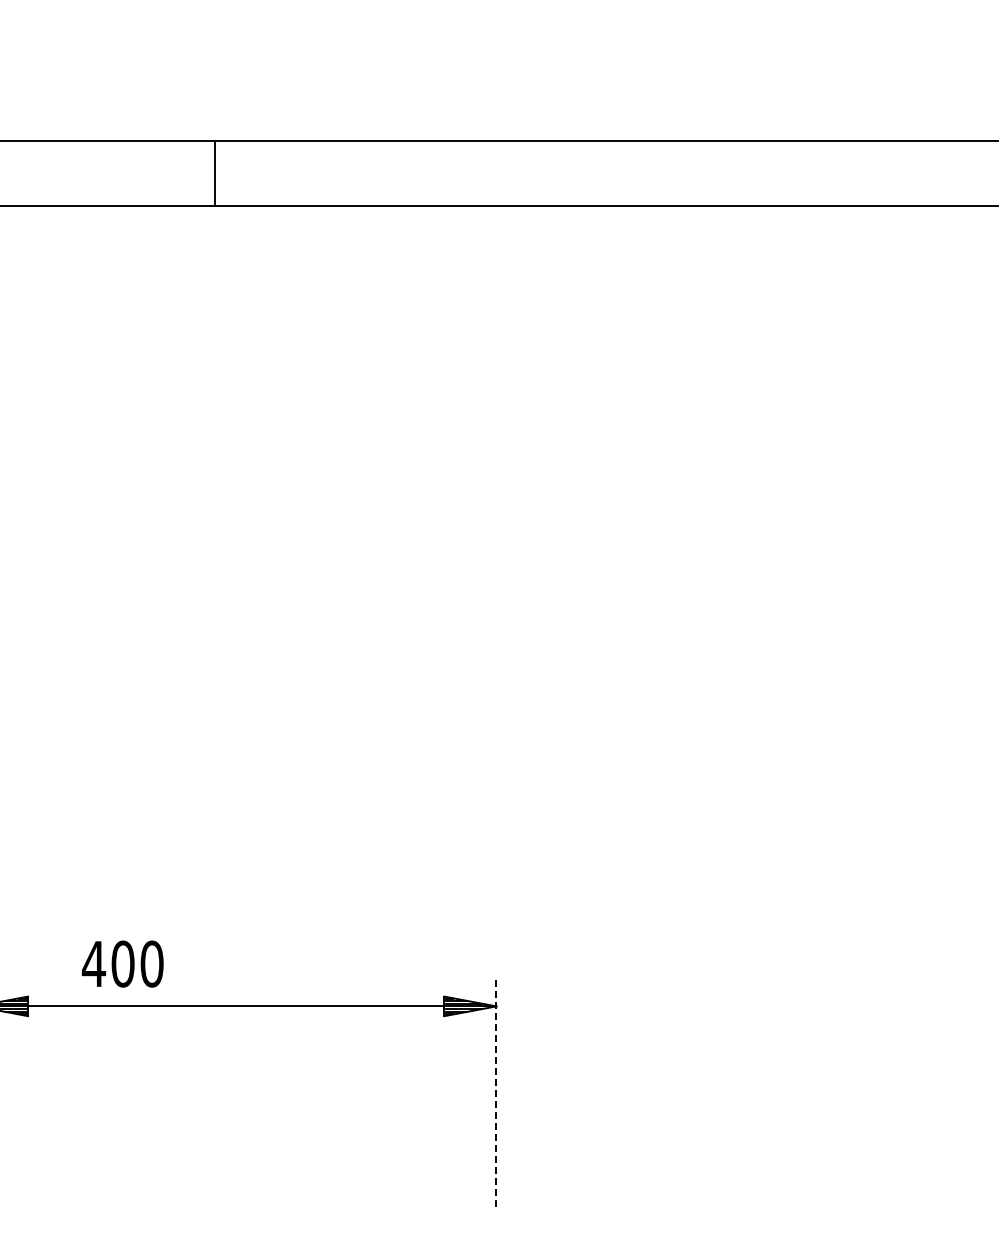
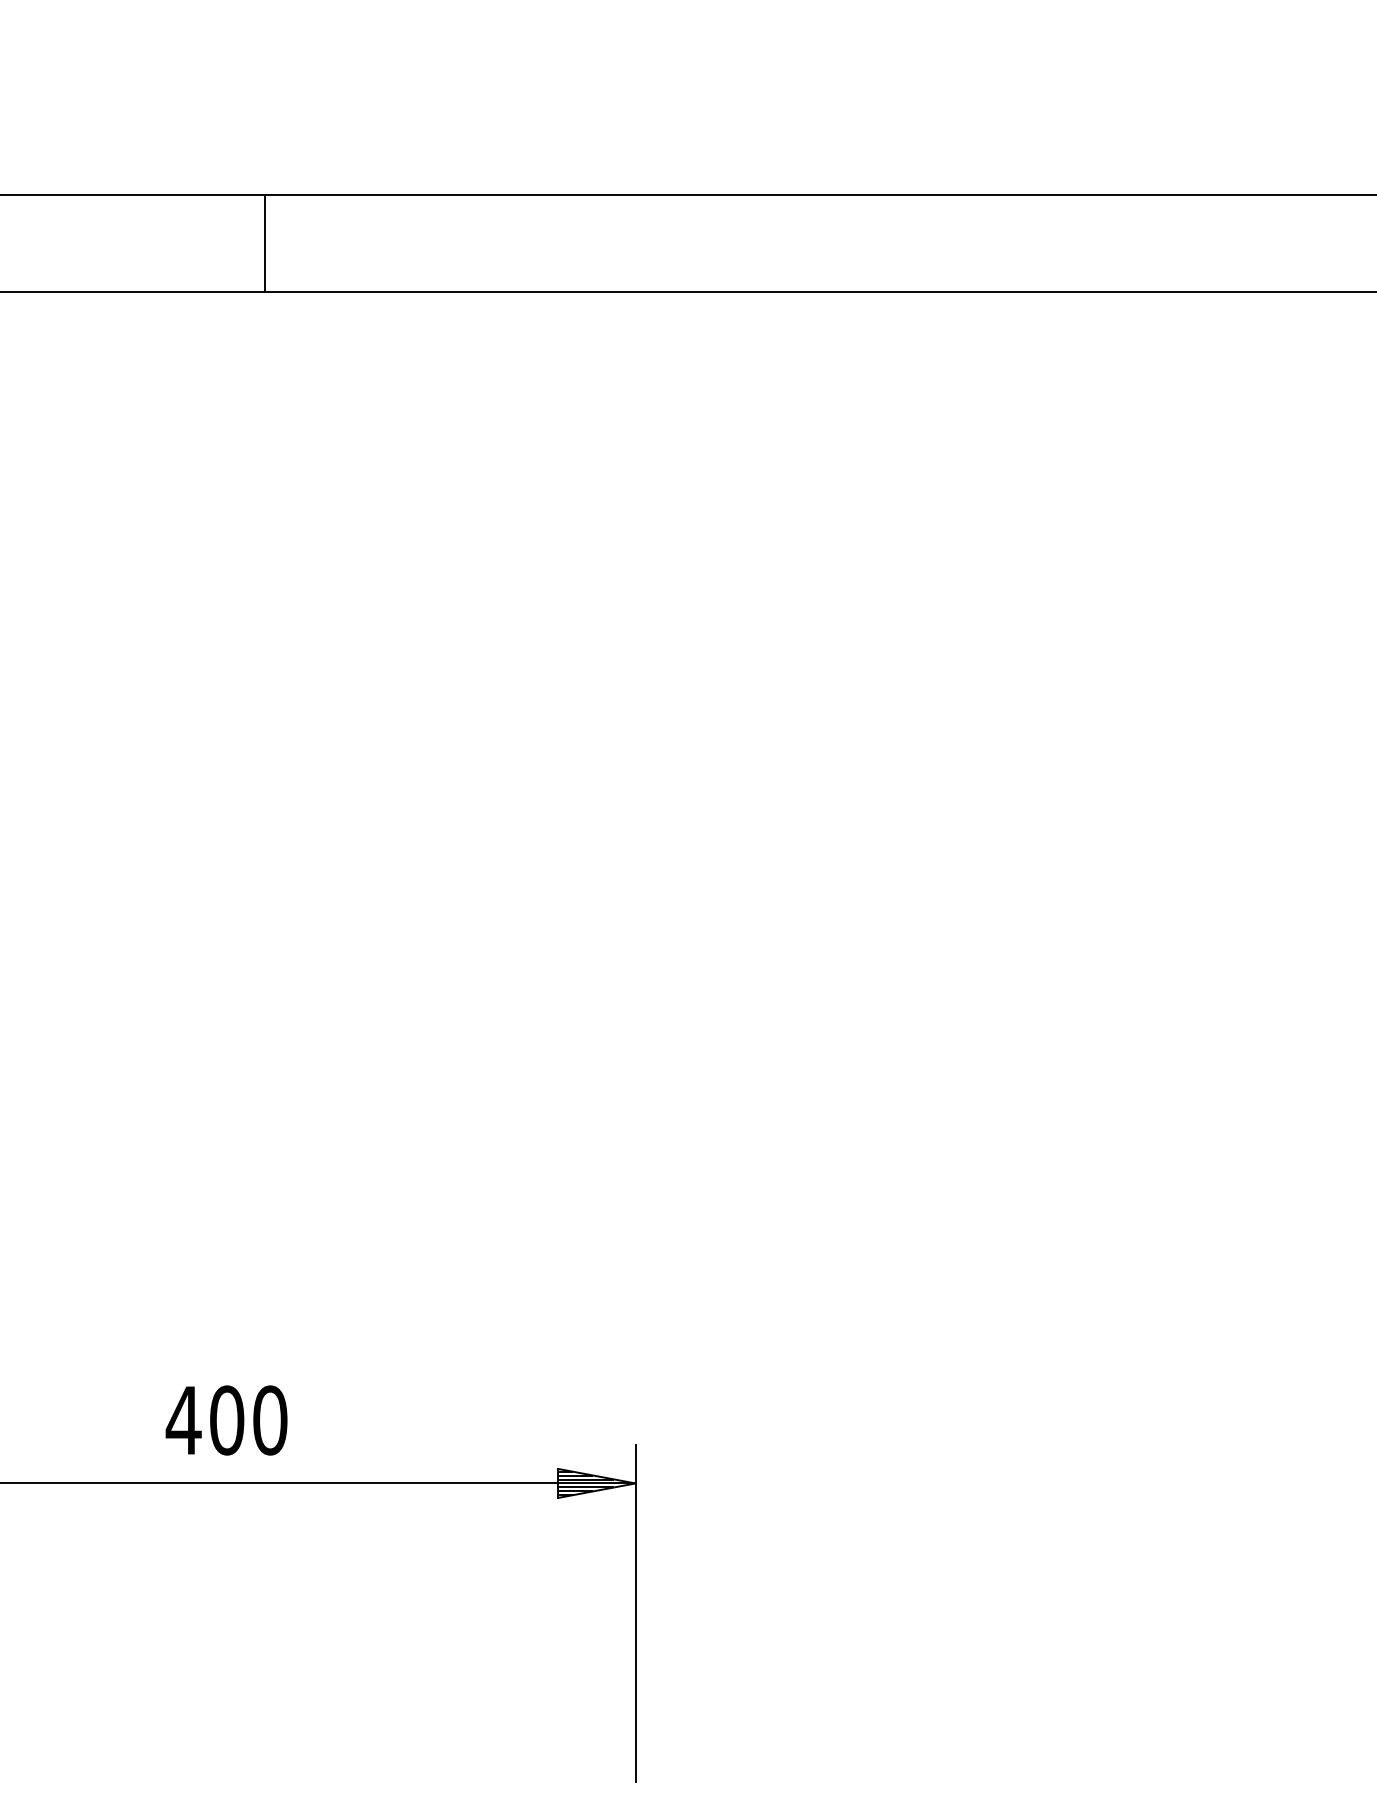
line: (214, 173) -> (264, 243), moved
text: (122, 963) -> (226, 1419), moved
line: (496, 1094) -> (635, 1614), dashed -> solid

